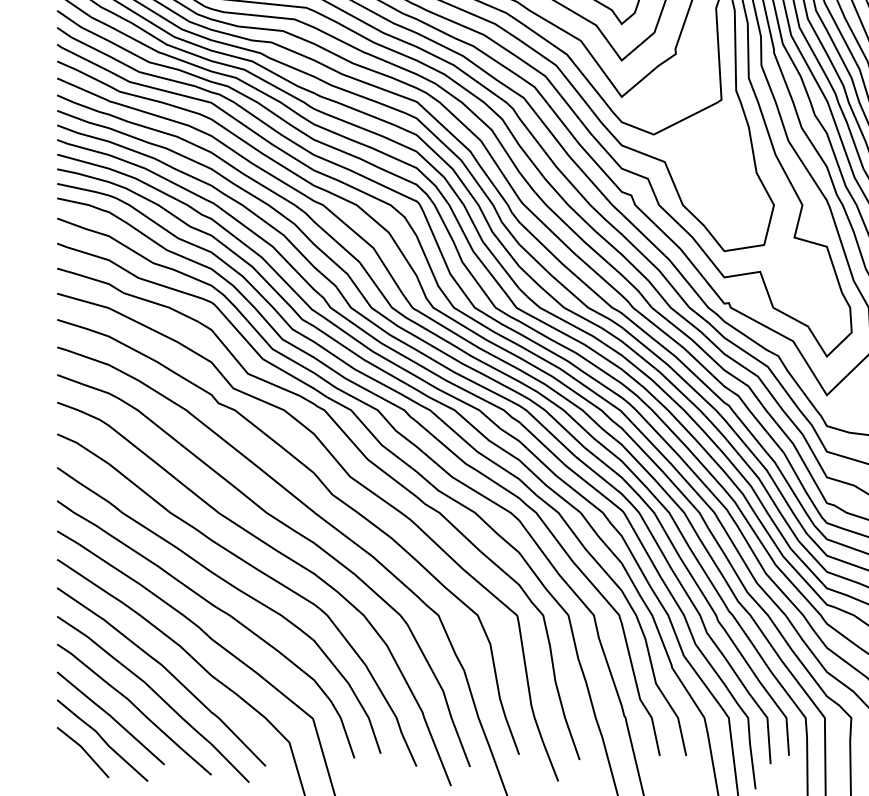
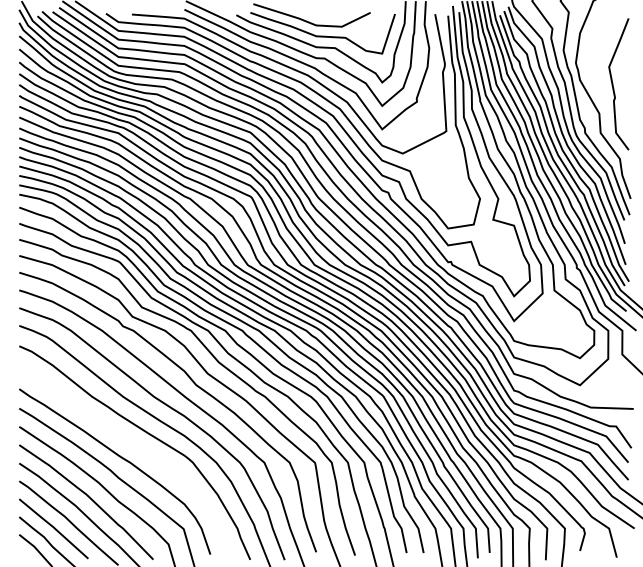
curve: (233, 588) -> (132, 445), removed

